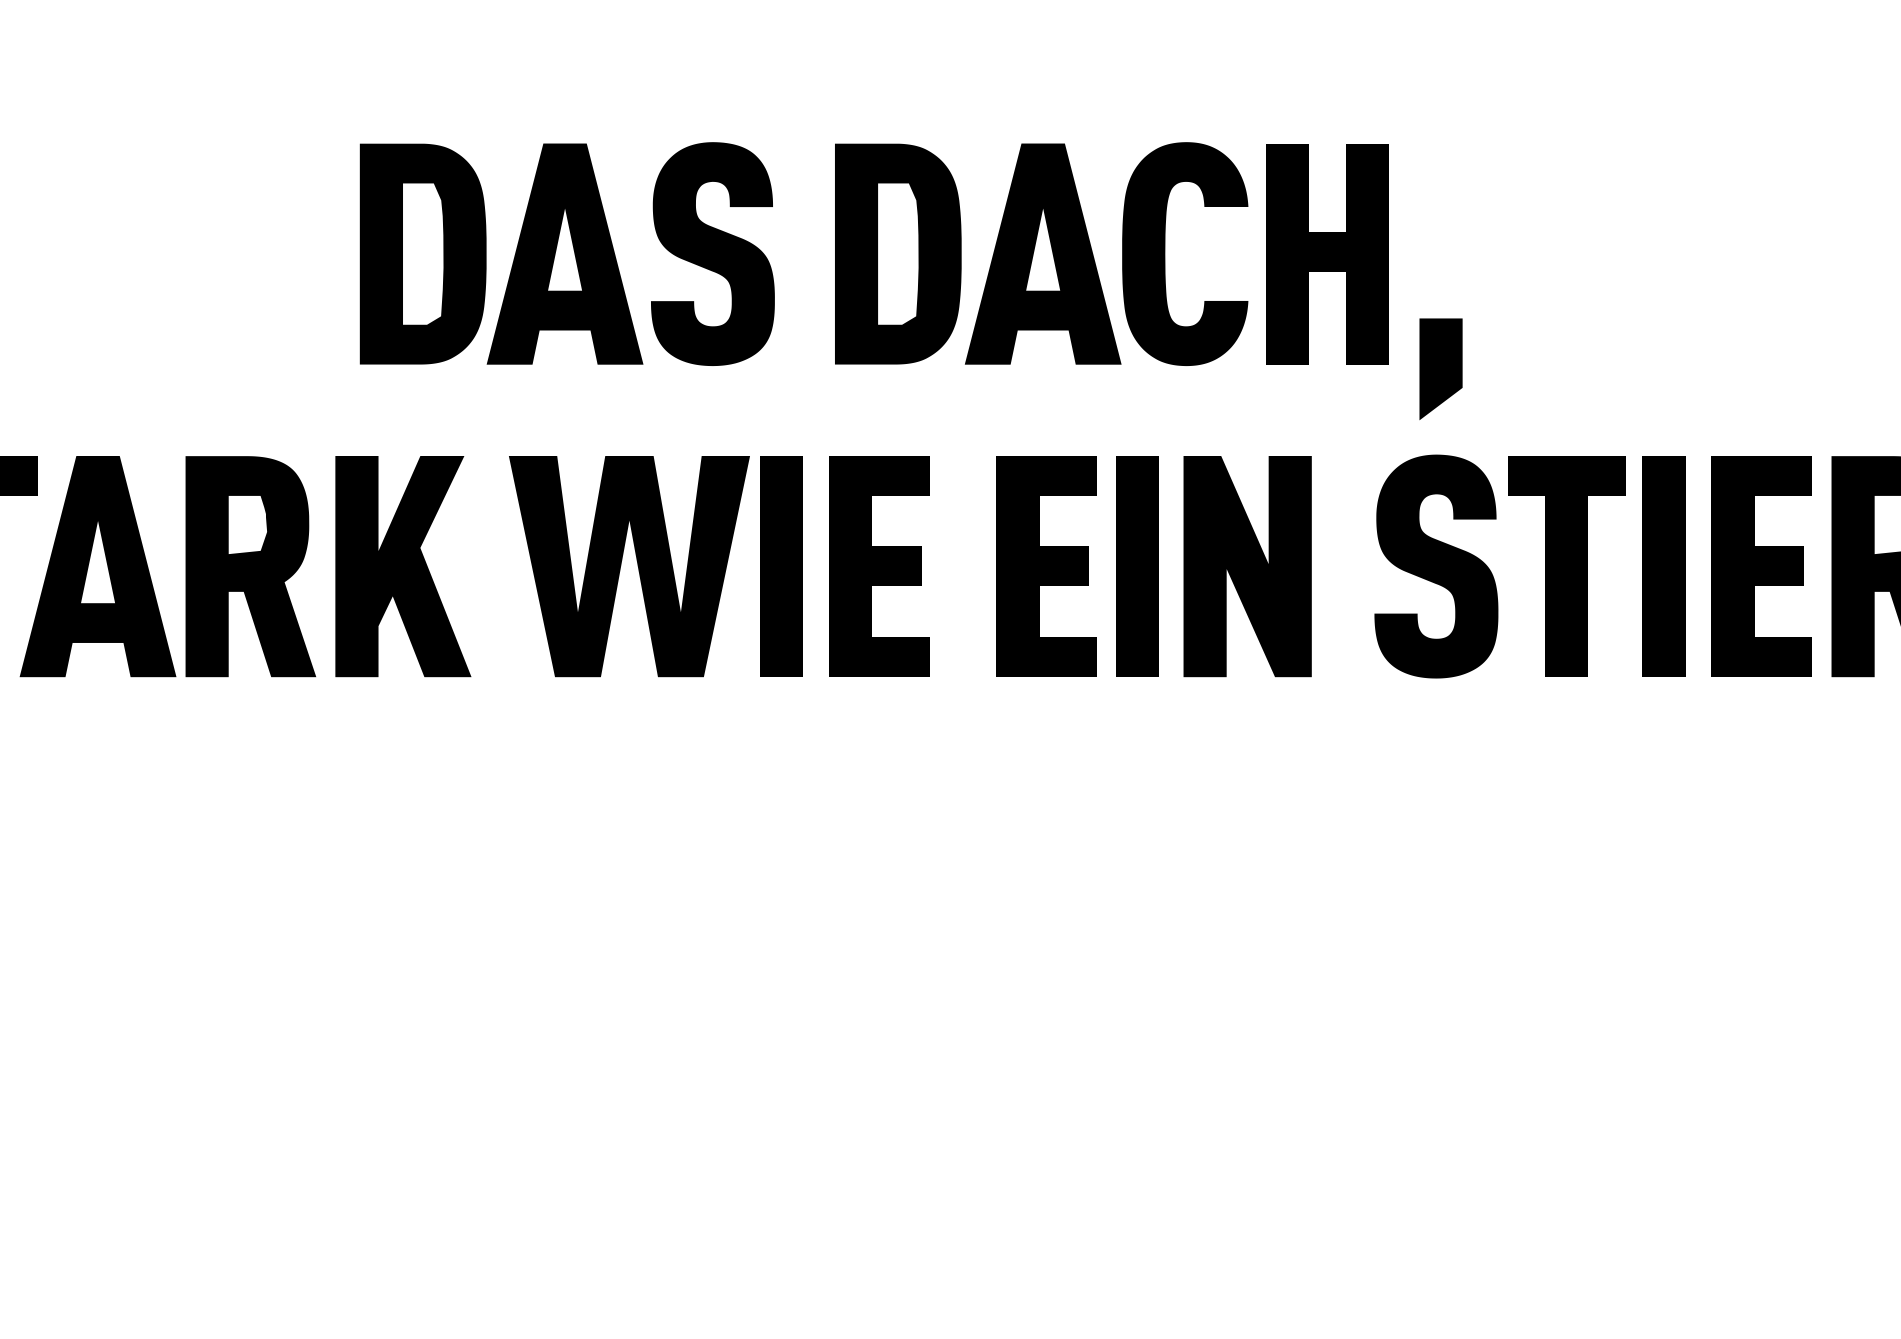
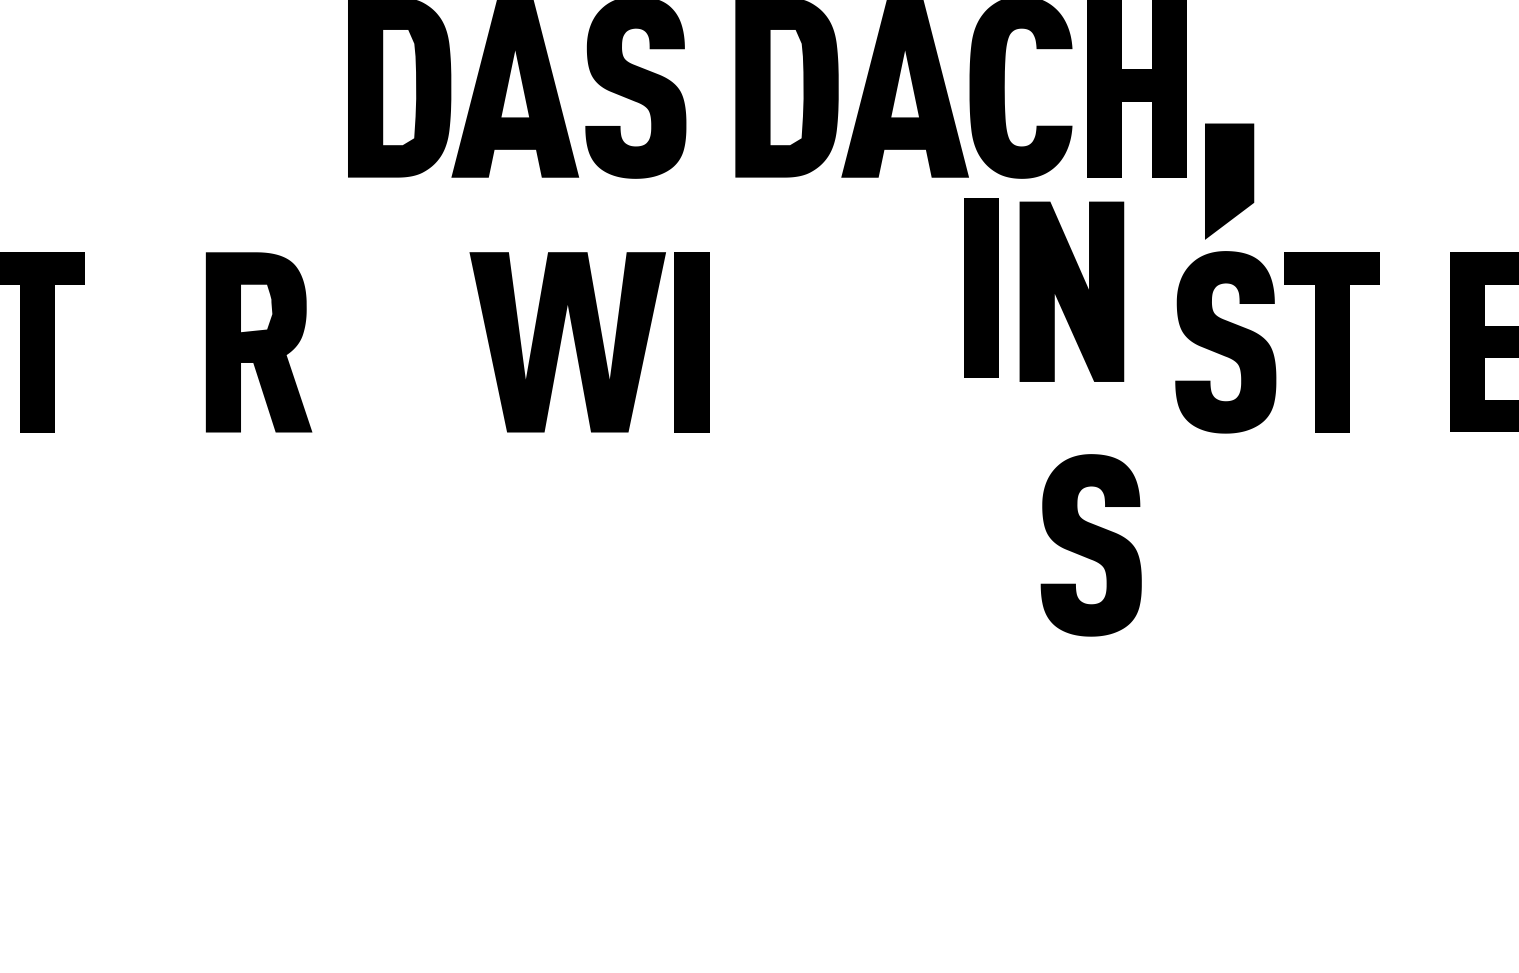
part: (1440, 368) -> (1229, 180), size x1.4
part: (97, 566) -> (134, 342), removed
fill: (403, 566) -> (383, 342), removed
part: (879, 566) -> (771, 342), removed
part: (1046, 566) -> (907, 342), removed
part: (1137, 566) -> (982, 287), moved
part: (1247, 566) -> (1071, 291), moved
fill: (1663, 566) -> (1410, 342), removed
part: (1271, 815) -> (1091, 545), added

